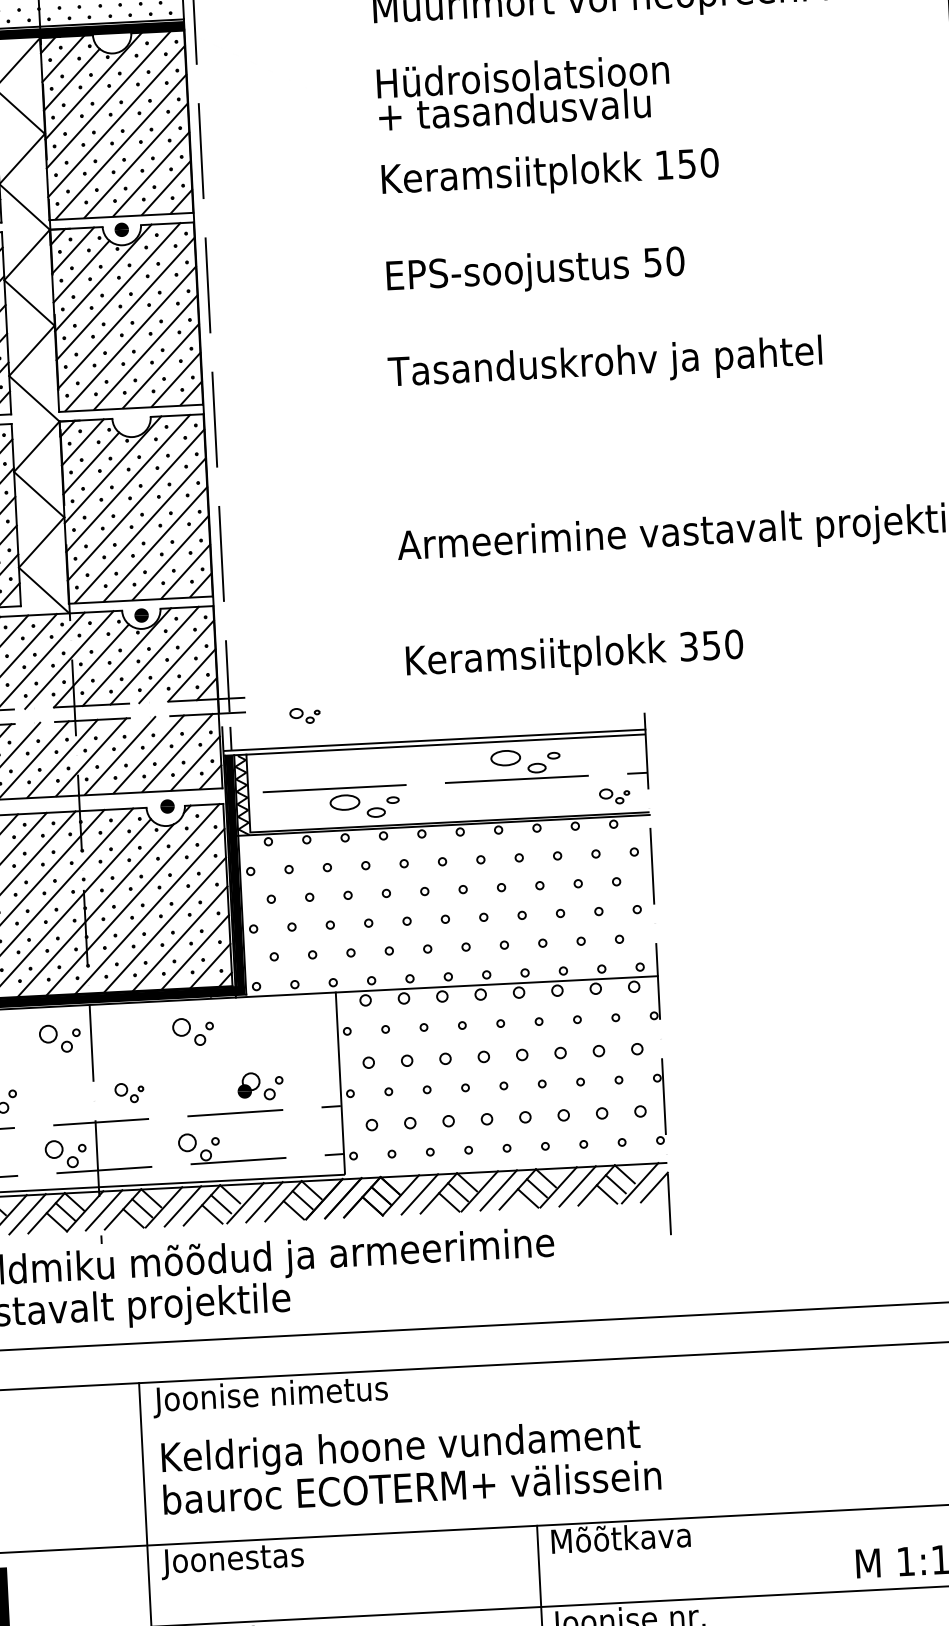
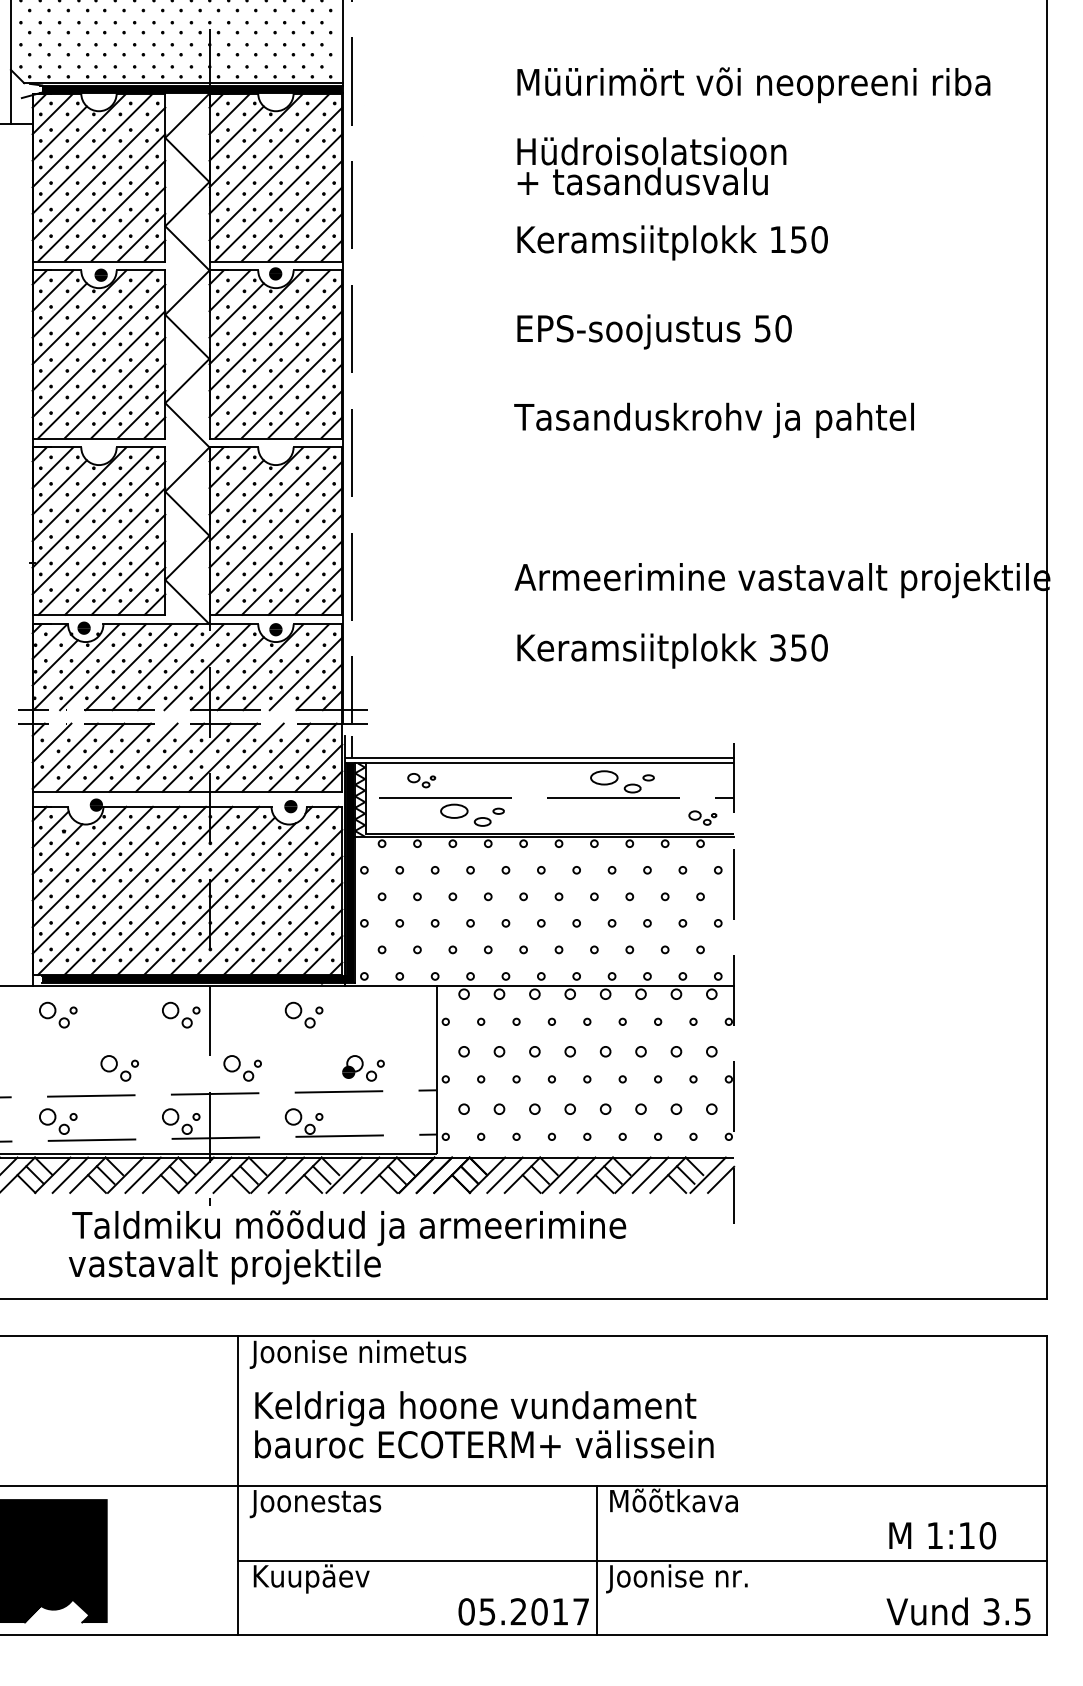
text: (574, 655) -> (672, 650), moved
part: (304, 715) -> (421, 780), moved
part: (129, 1093) -> (242, 1068), size x1.43

